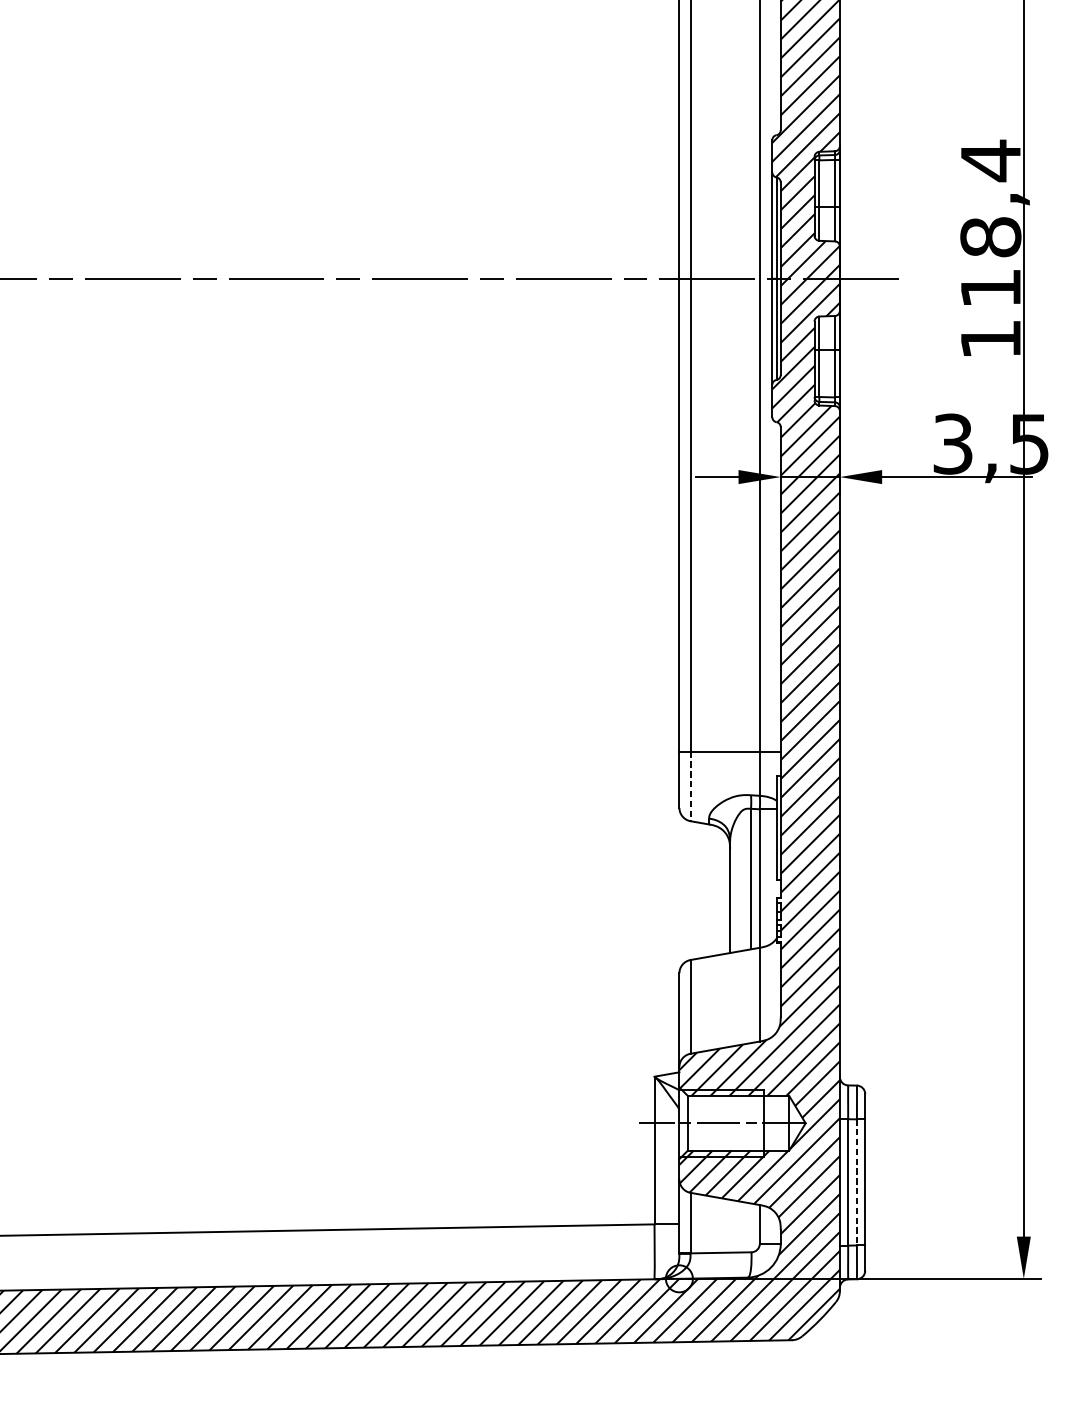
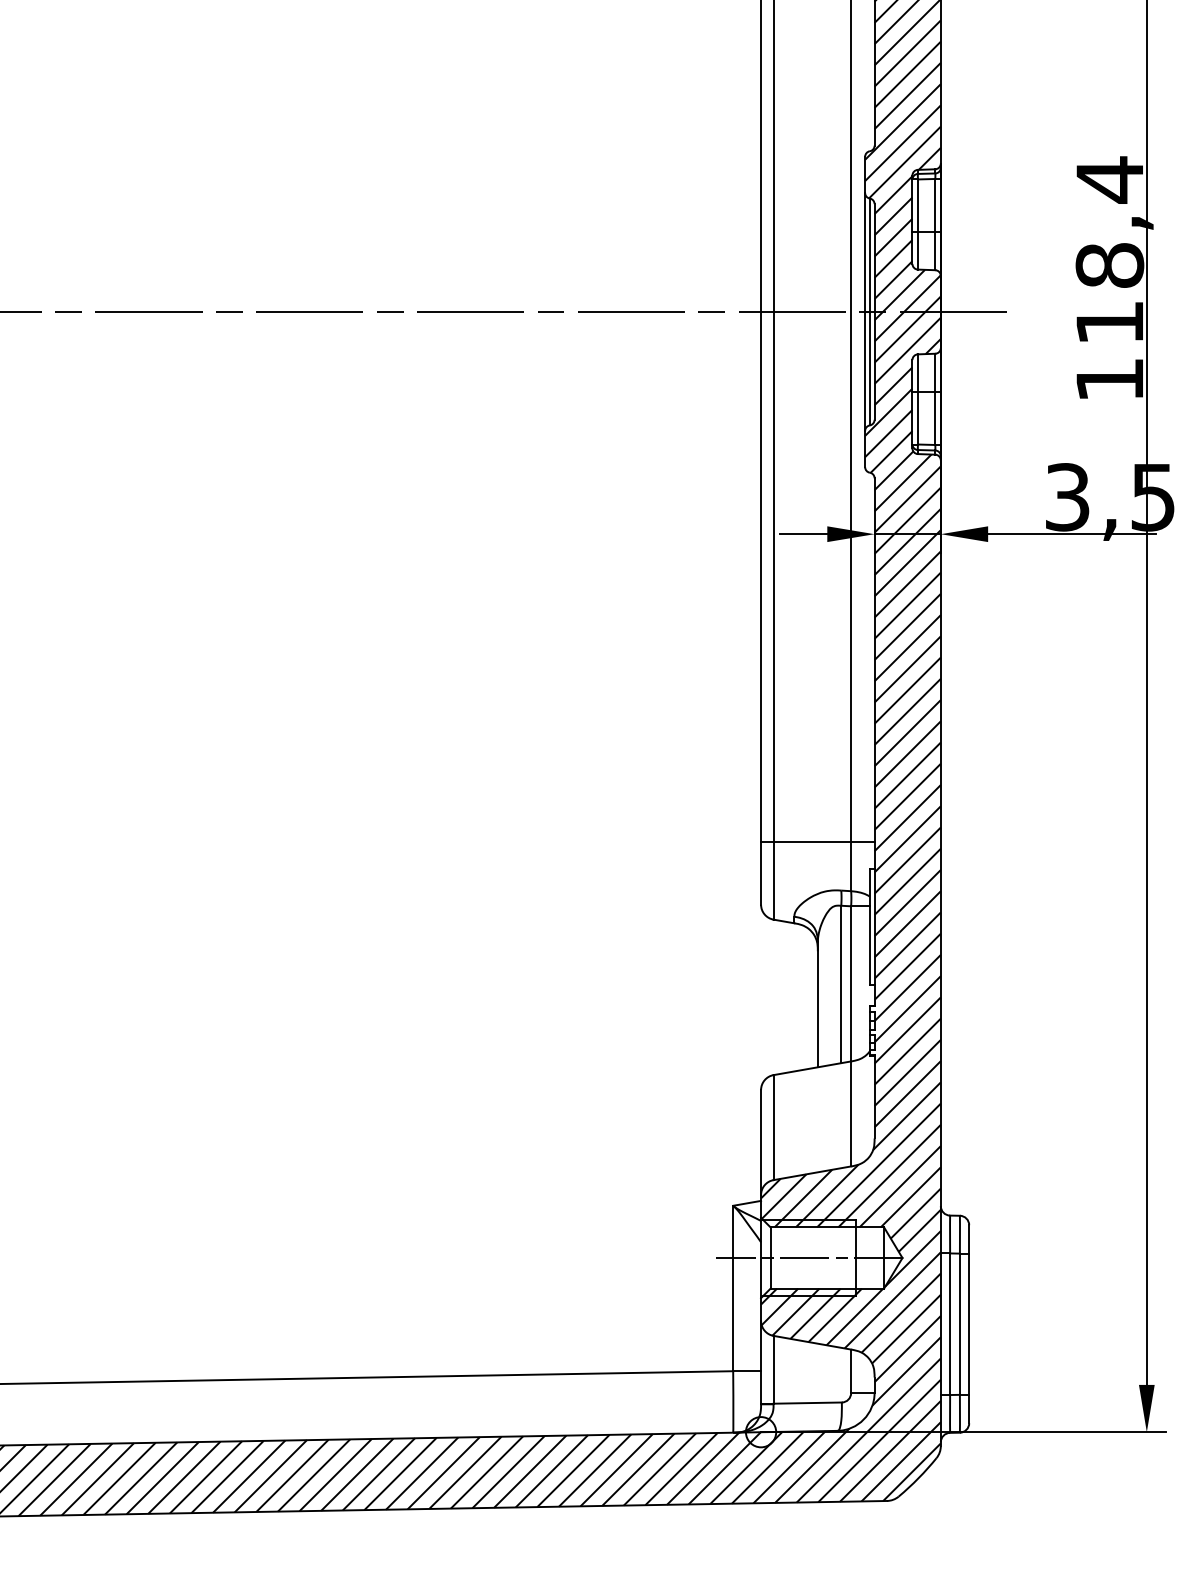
line: (690, 786) -> (773, 880), dashed -> solid
line: (856, 1182) -> (959, 1324), dashed -> solid

